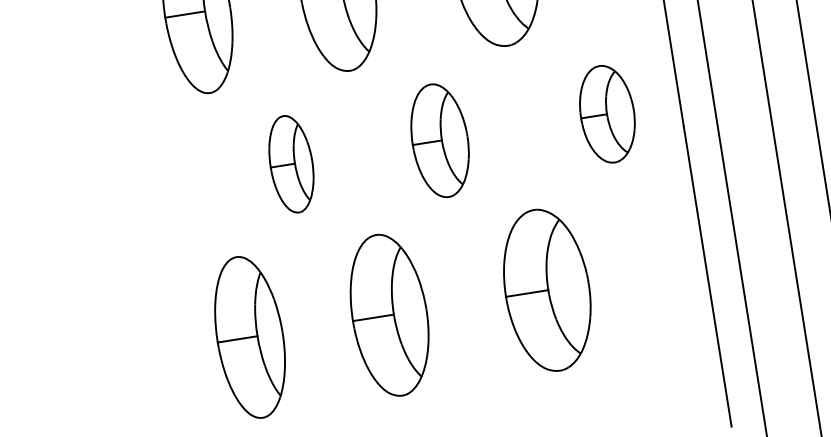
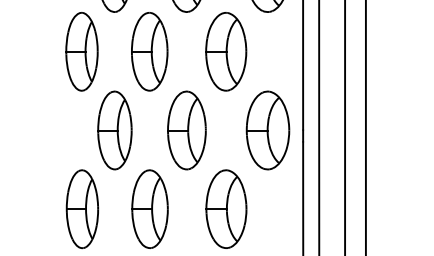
part: (606, 114) -> (267, 130), size x1.67
part: (439, 140) -> (186, 130), size x1.43
part: (290, 164) -> (114, 130), size x1.67

